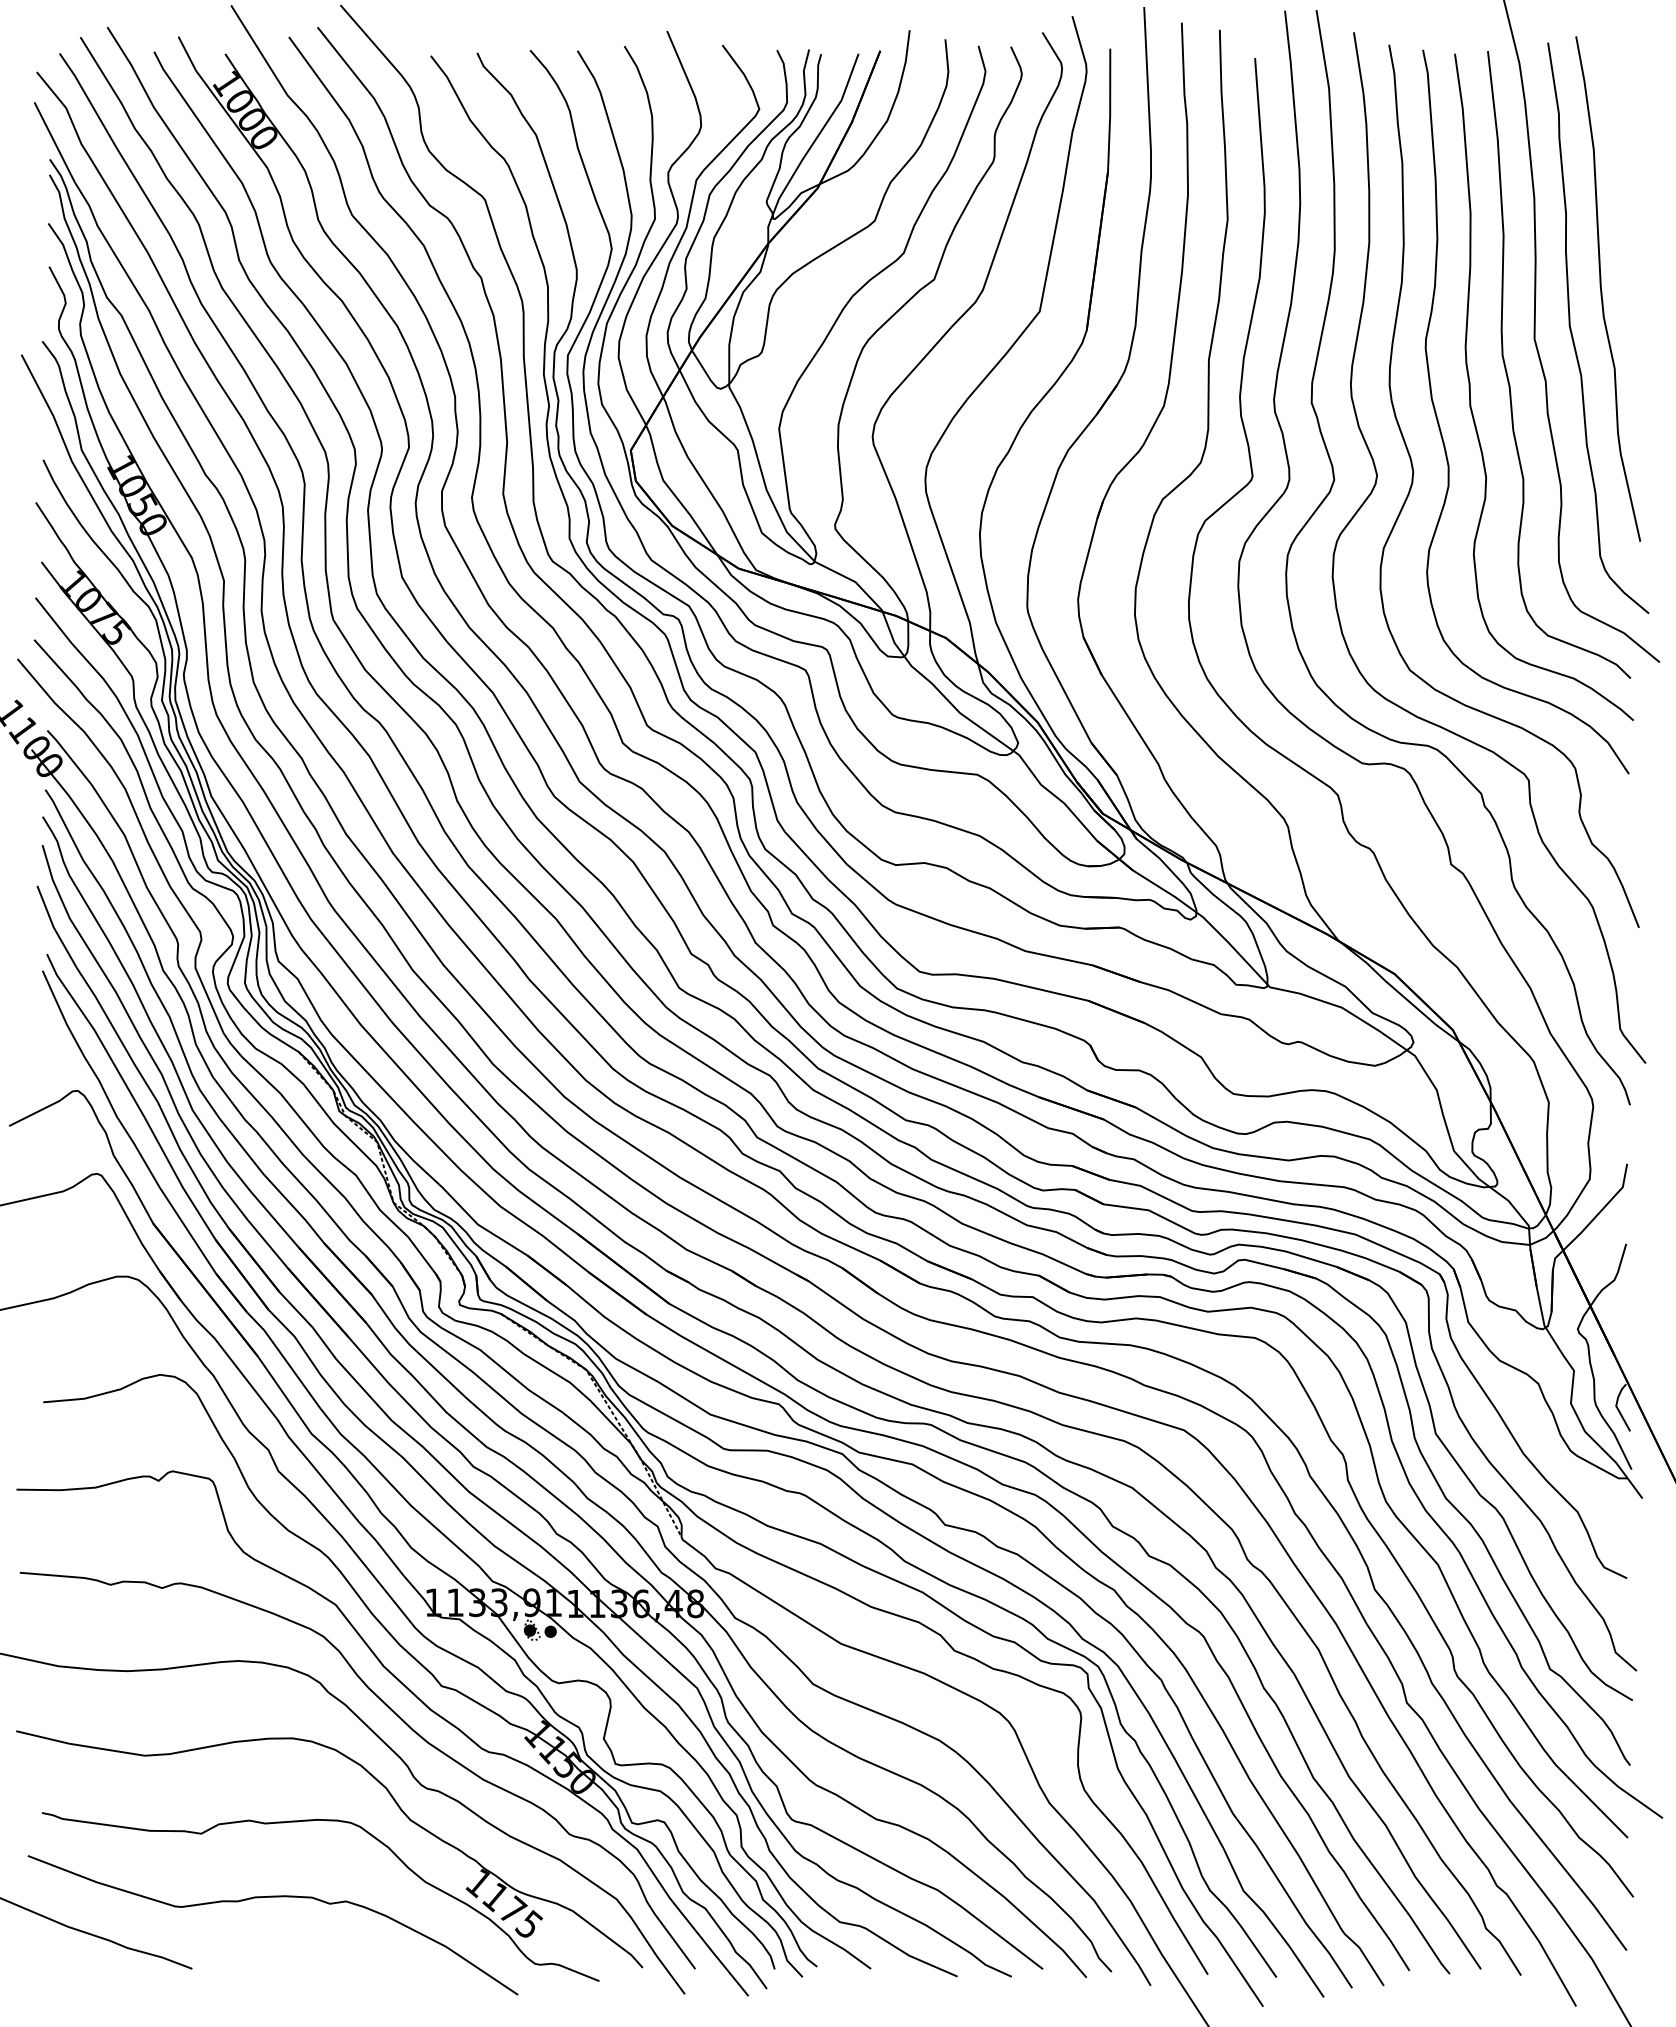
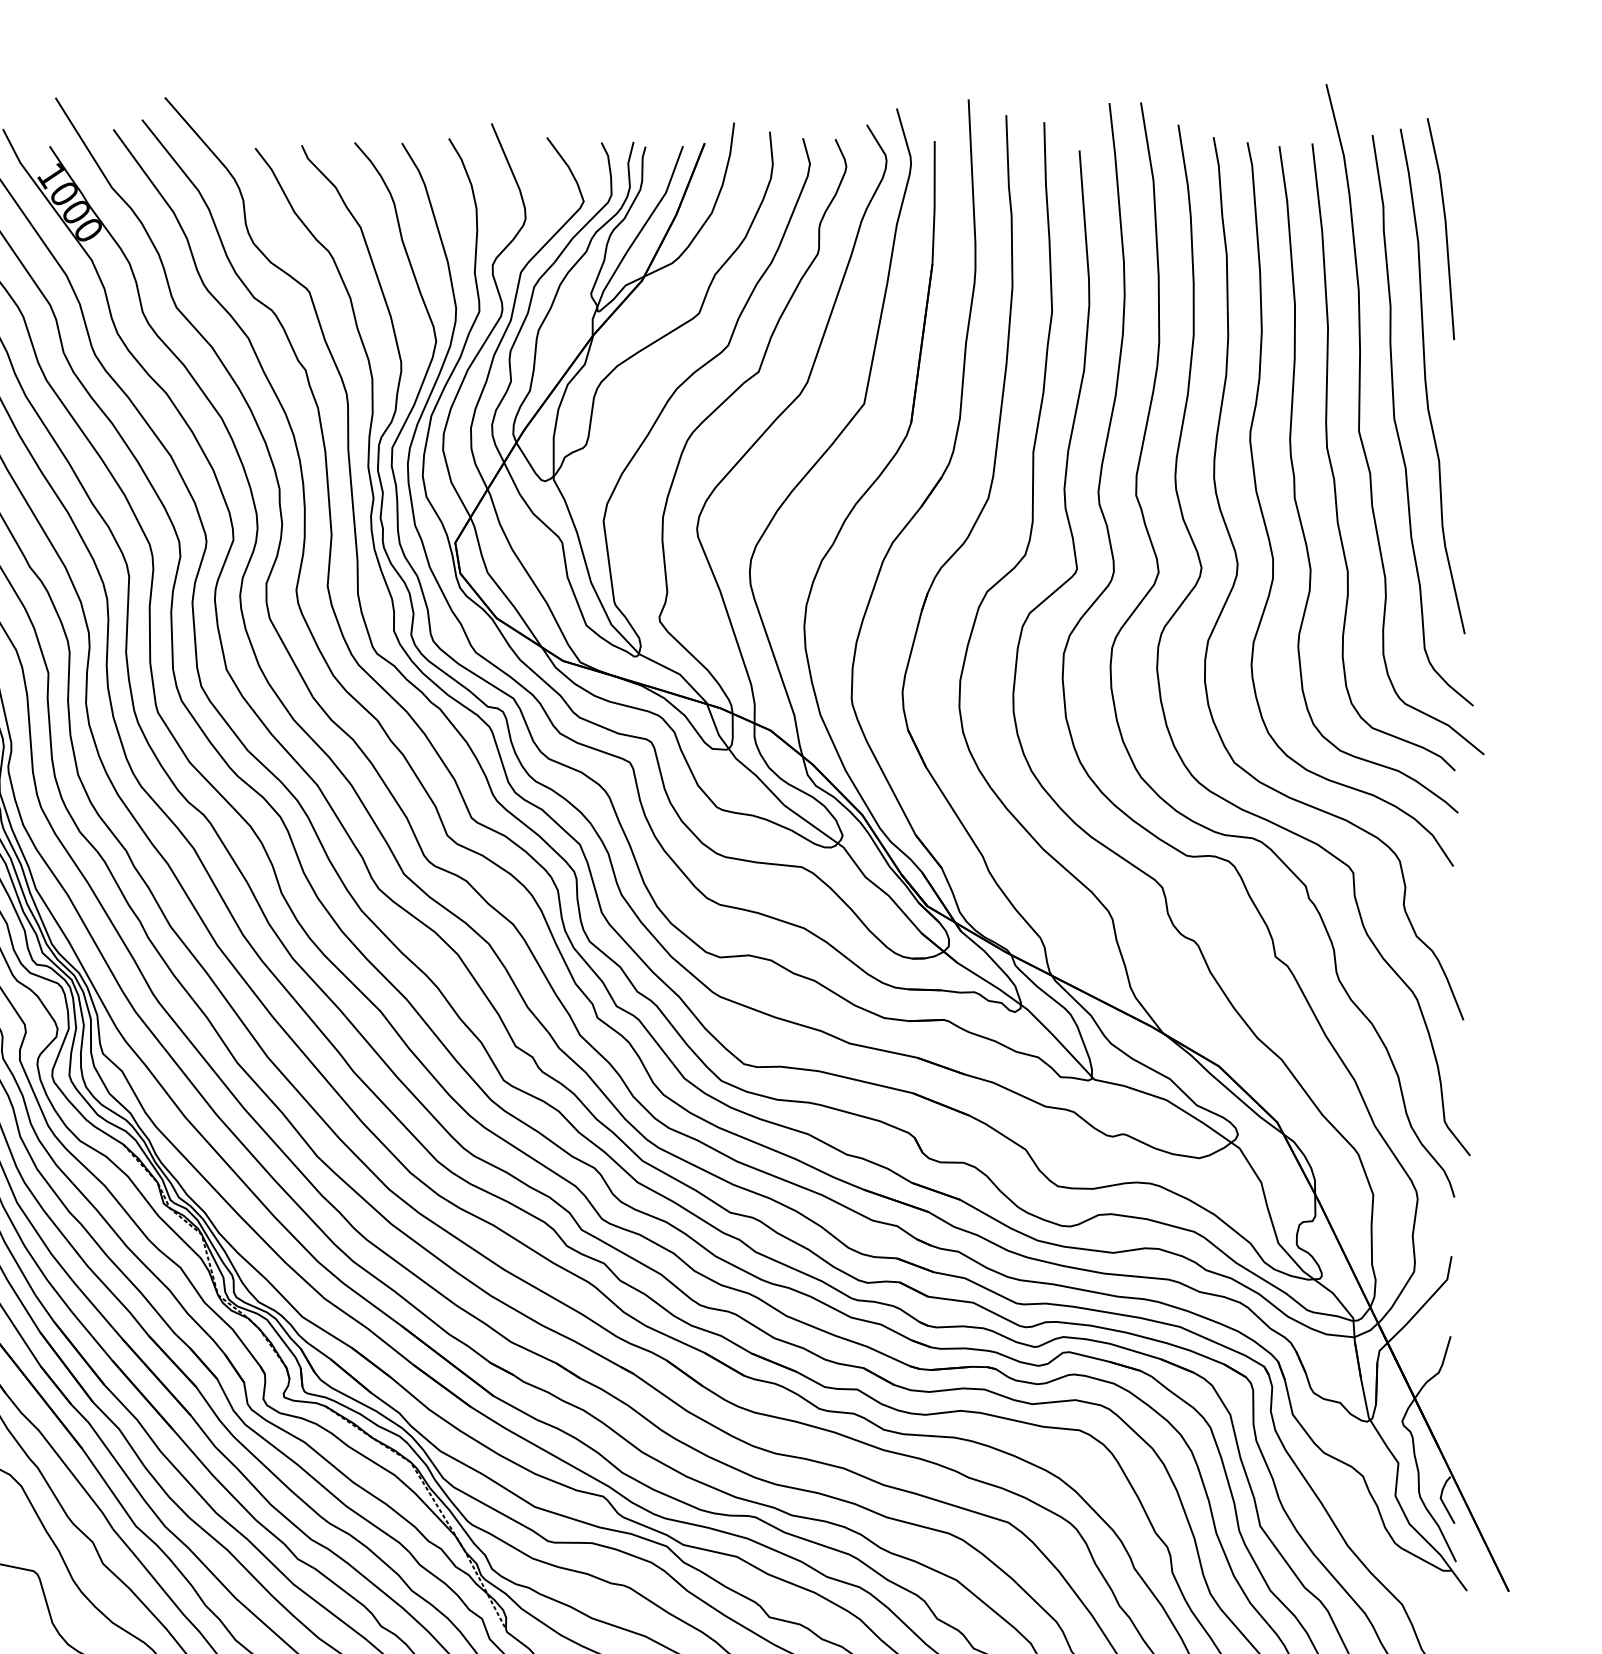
line: (1620, 136) -> (1444, 228), added

